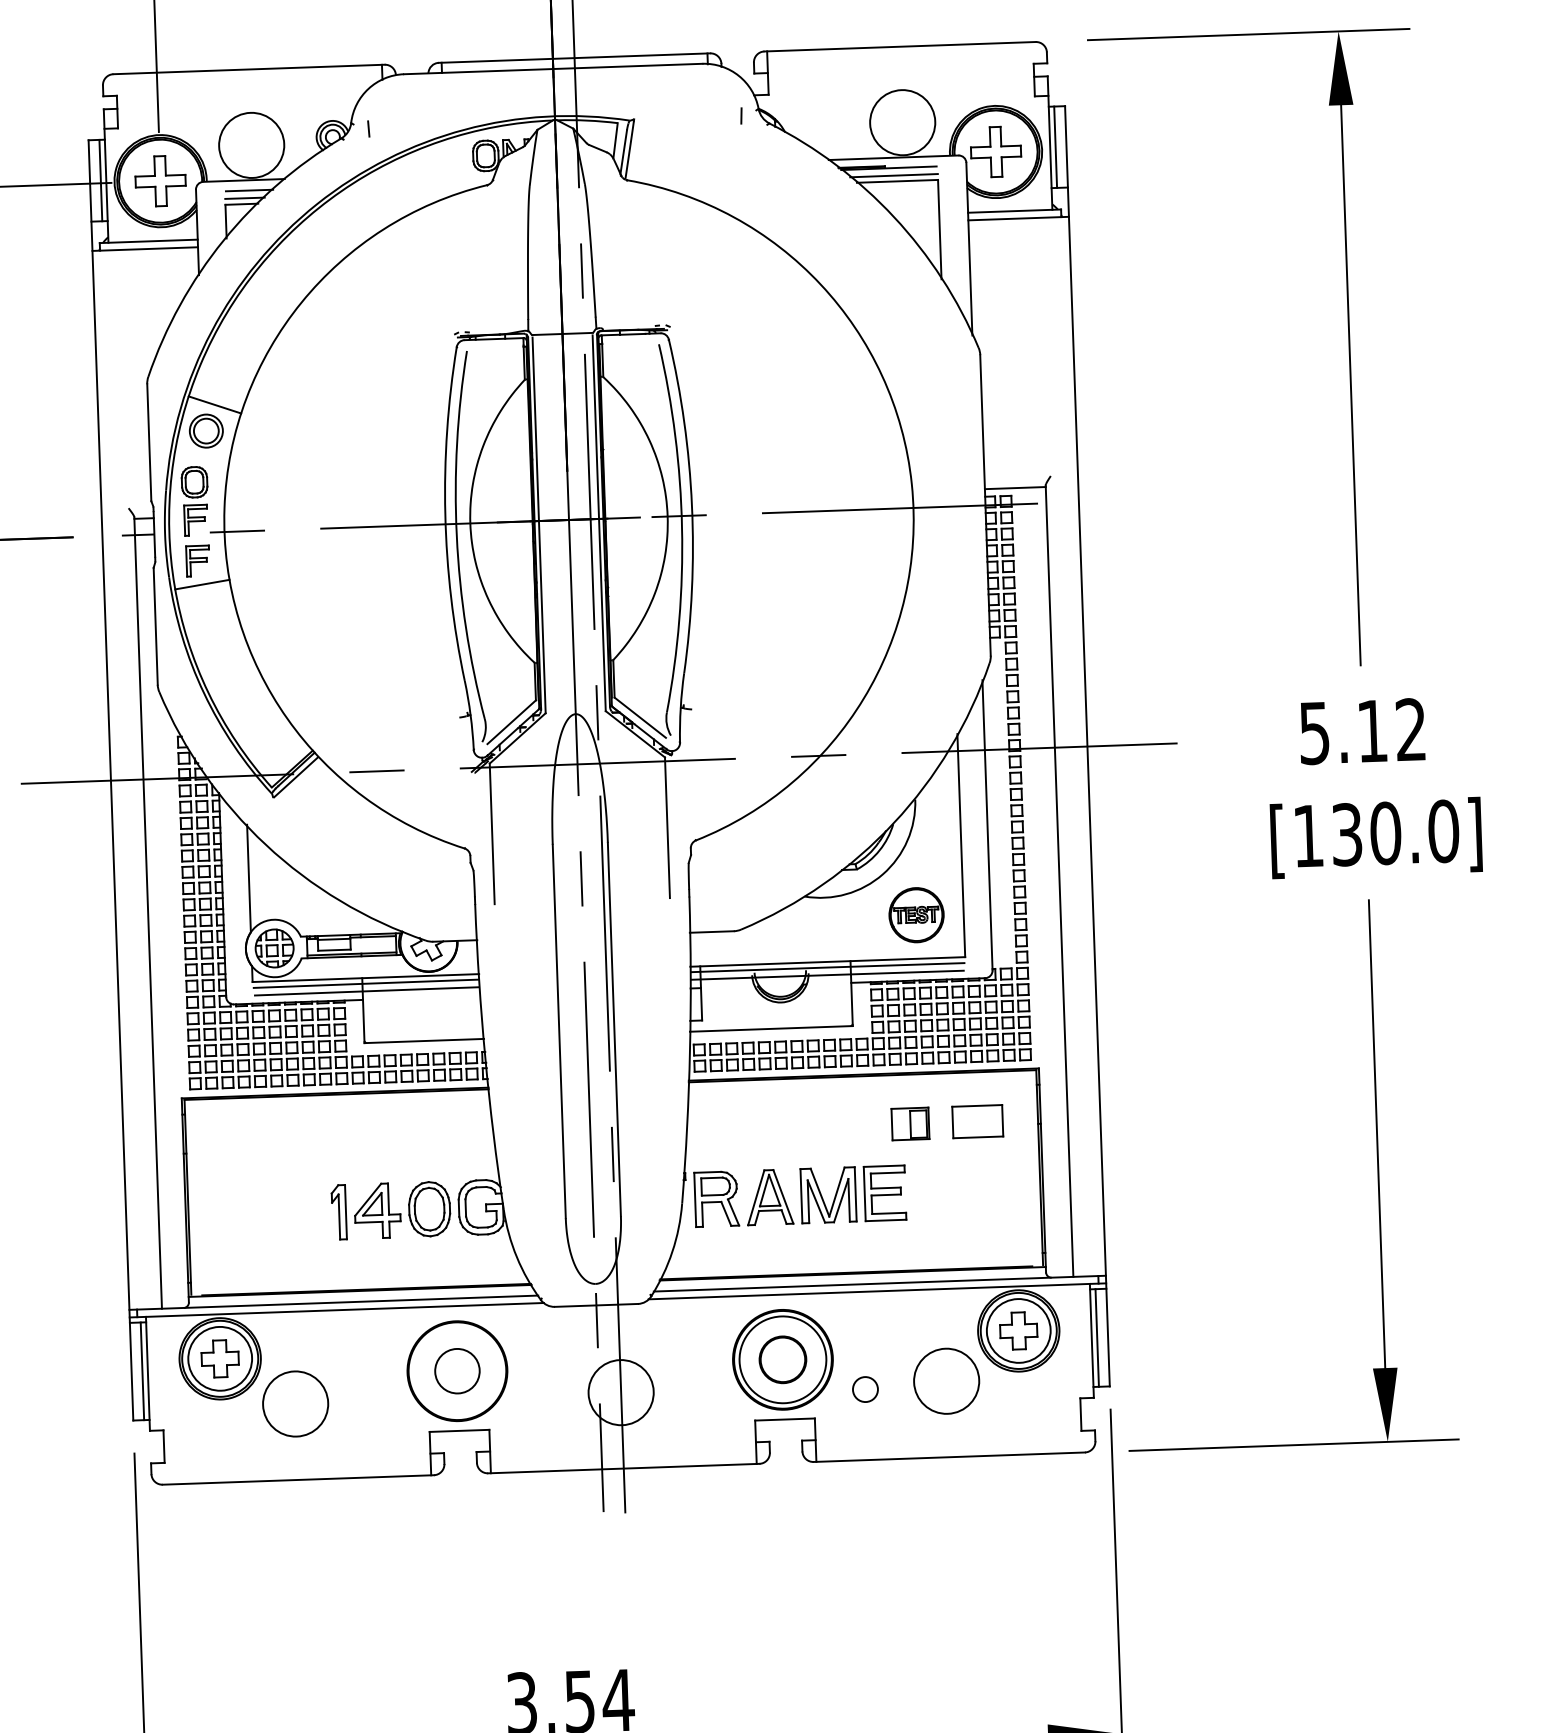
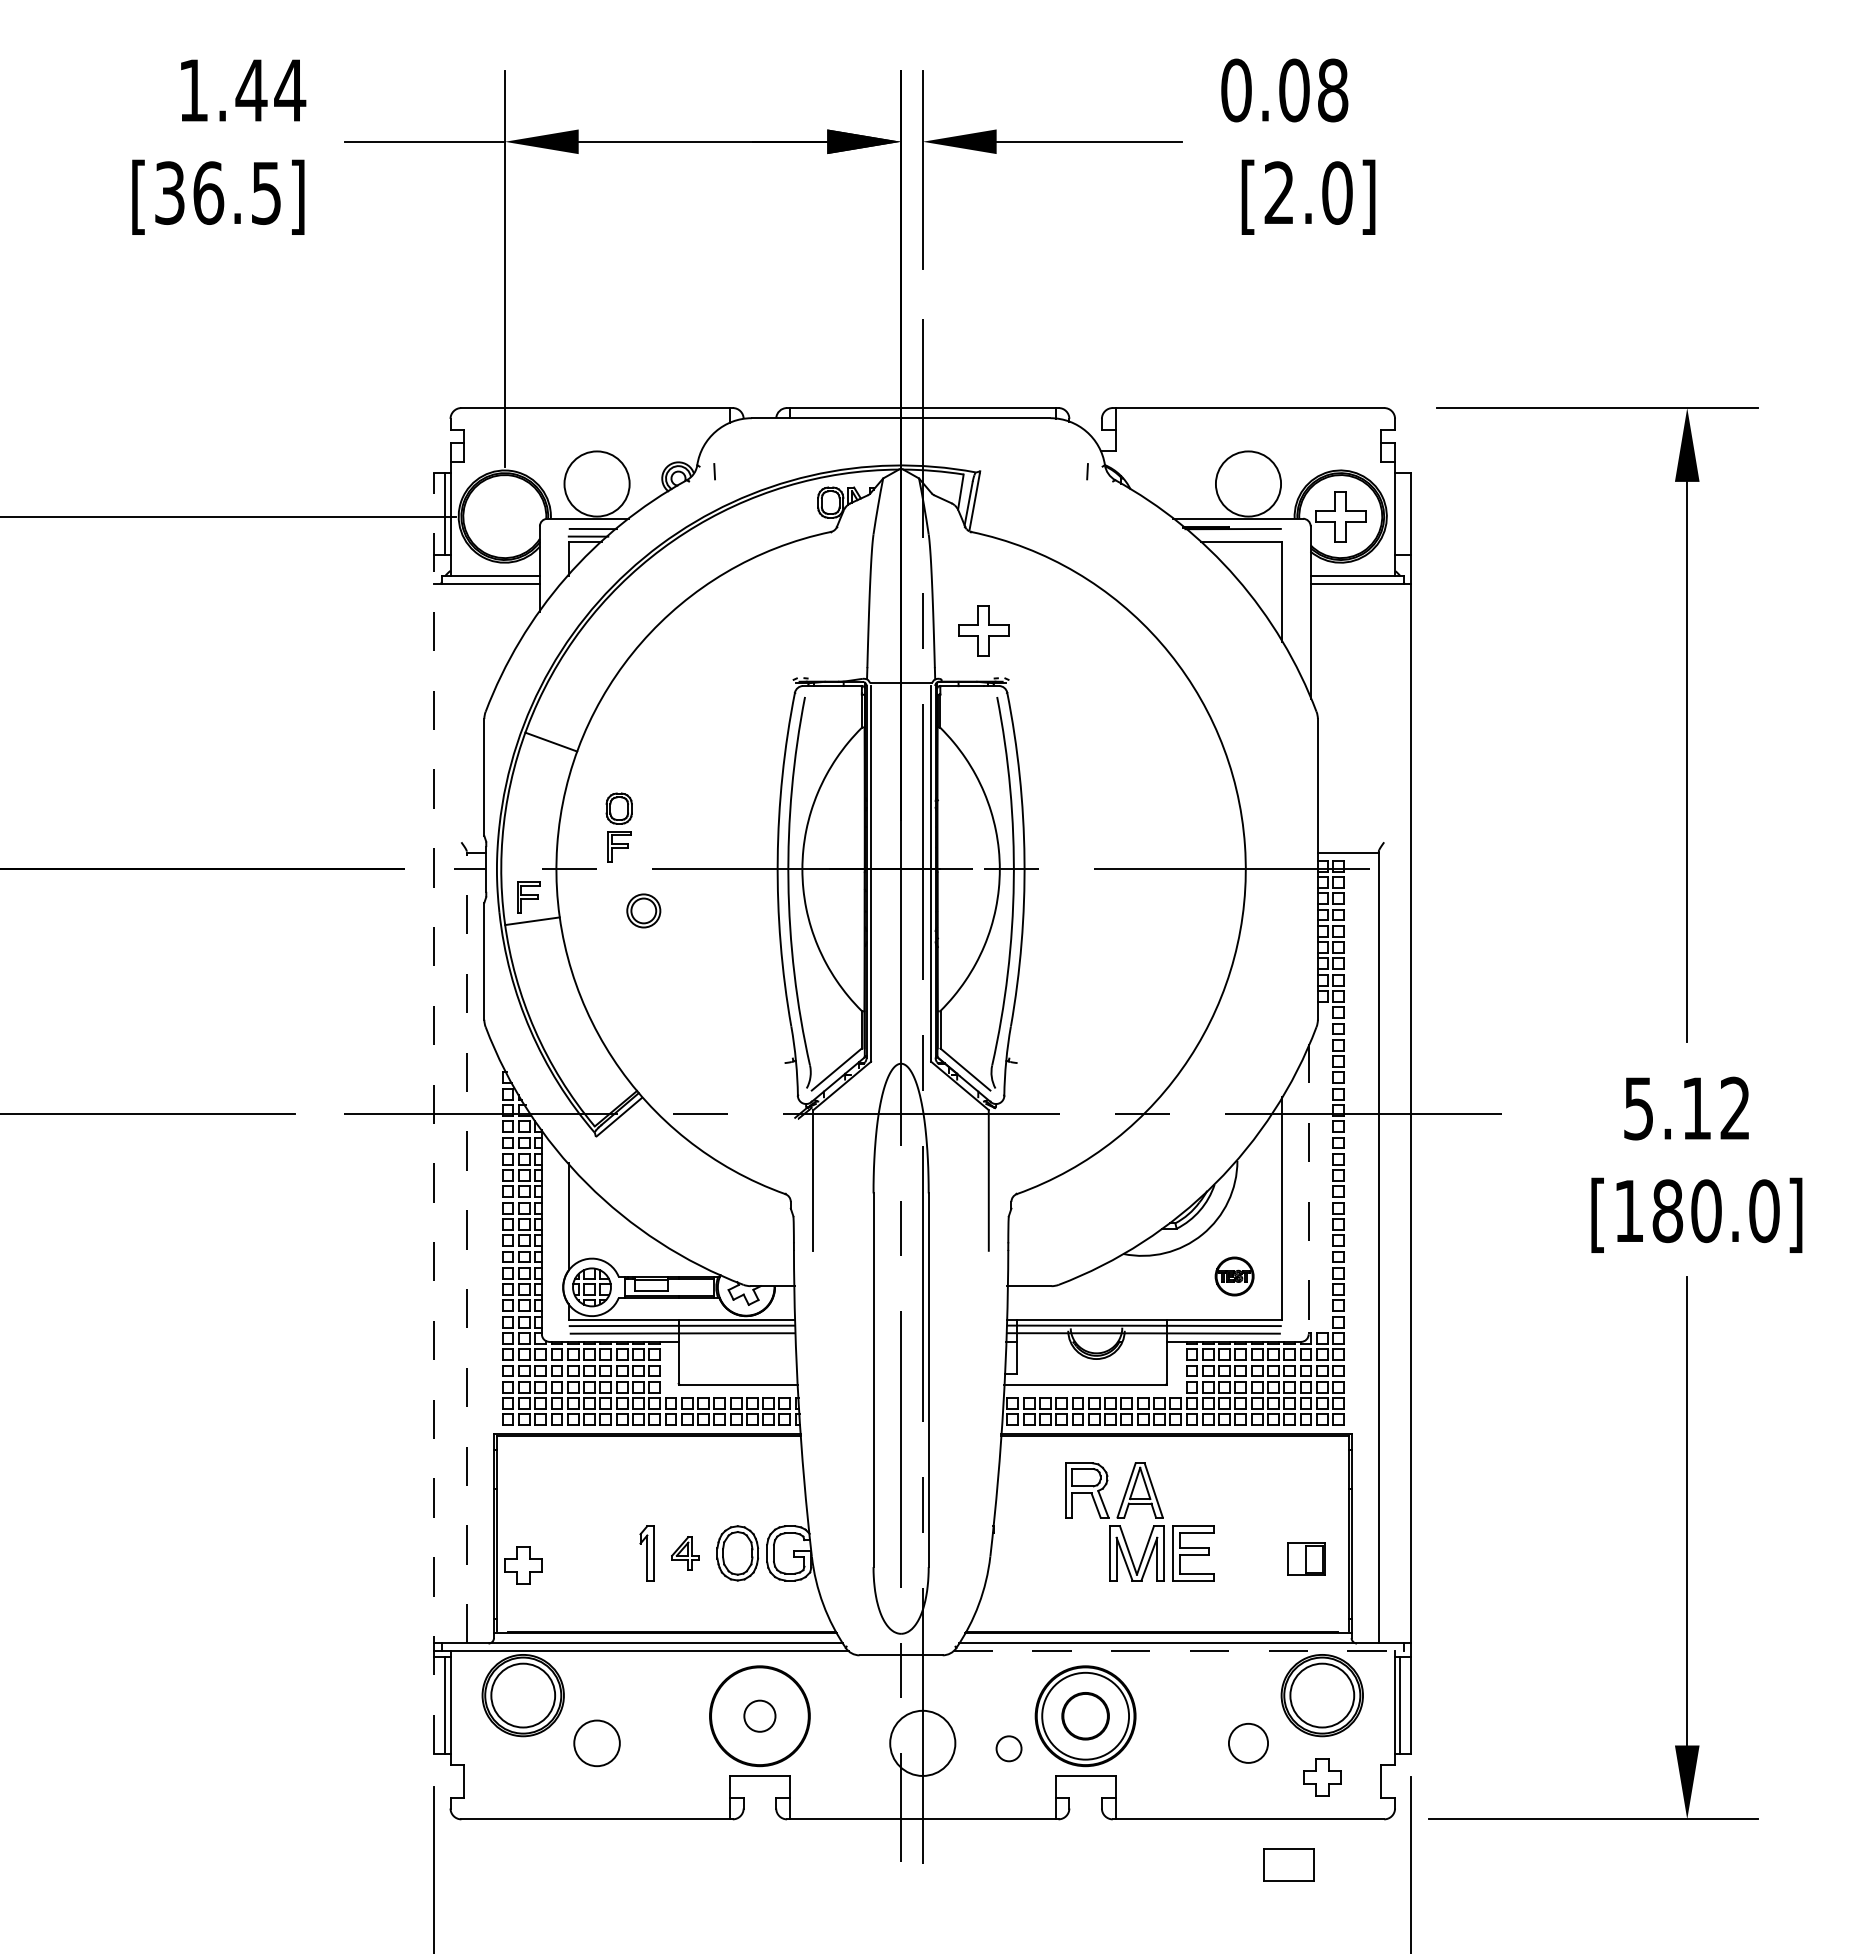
line: (1055, 146) -> (1400, 513), removed
line: (893, 175) -> (1237, 536), removed
part: (160, 181) -> (983, 630), moved
part: (206, 430) -> (643, 910), moved
part: (194, 501) -> (618, 827), moved
line: (111, 780) -> (434, 1113), solid -> dashed
line: (987, 825) -> (1308, 1189), solid -> dashed
text: (1346, 835) -> (1667, 1211), [130.0] -> [180.0]
line: (147, 912) -> (466, 1247), solid -> dashed
part: (916, 915) -> (1234, 1276), size x0.7
part: (977, 1121) -> (1288, 1864), moved
part: (910, 1123) -> (1306, 1558), moved
part: (736, 1192) -> (1107, 1484), moved
part: (377, 1211) -> (685, 1553), size x0.6
line: (877, 1291) -> (1182, 1651), solid -> dashed
part: (1018, 1330) -> (1322, 1777), moved
part: (220, 1358) -> (523, 1565), moved
circle: (456, 1370) -> (759, 1715), size x0.7
circle: (946, 1380) -> (1248, 1742), size x0.6
circle: (864, 1389) -> (1008, 1748), moved
circle: (295, 1403) -> (596, 1742), size x0.7

